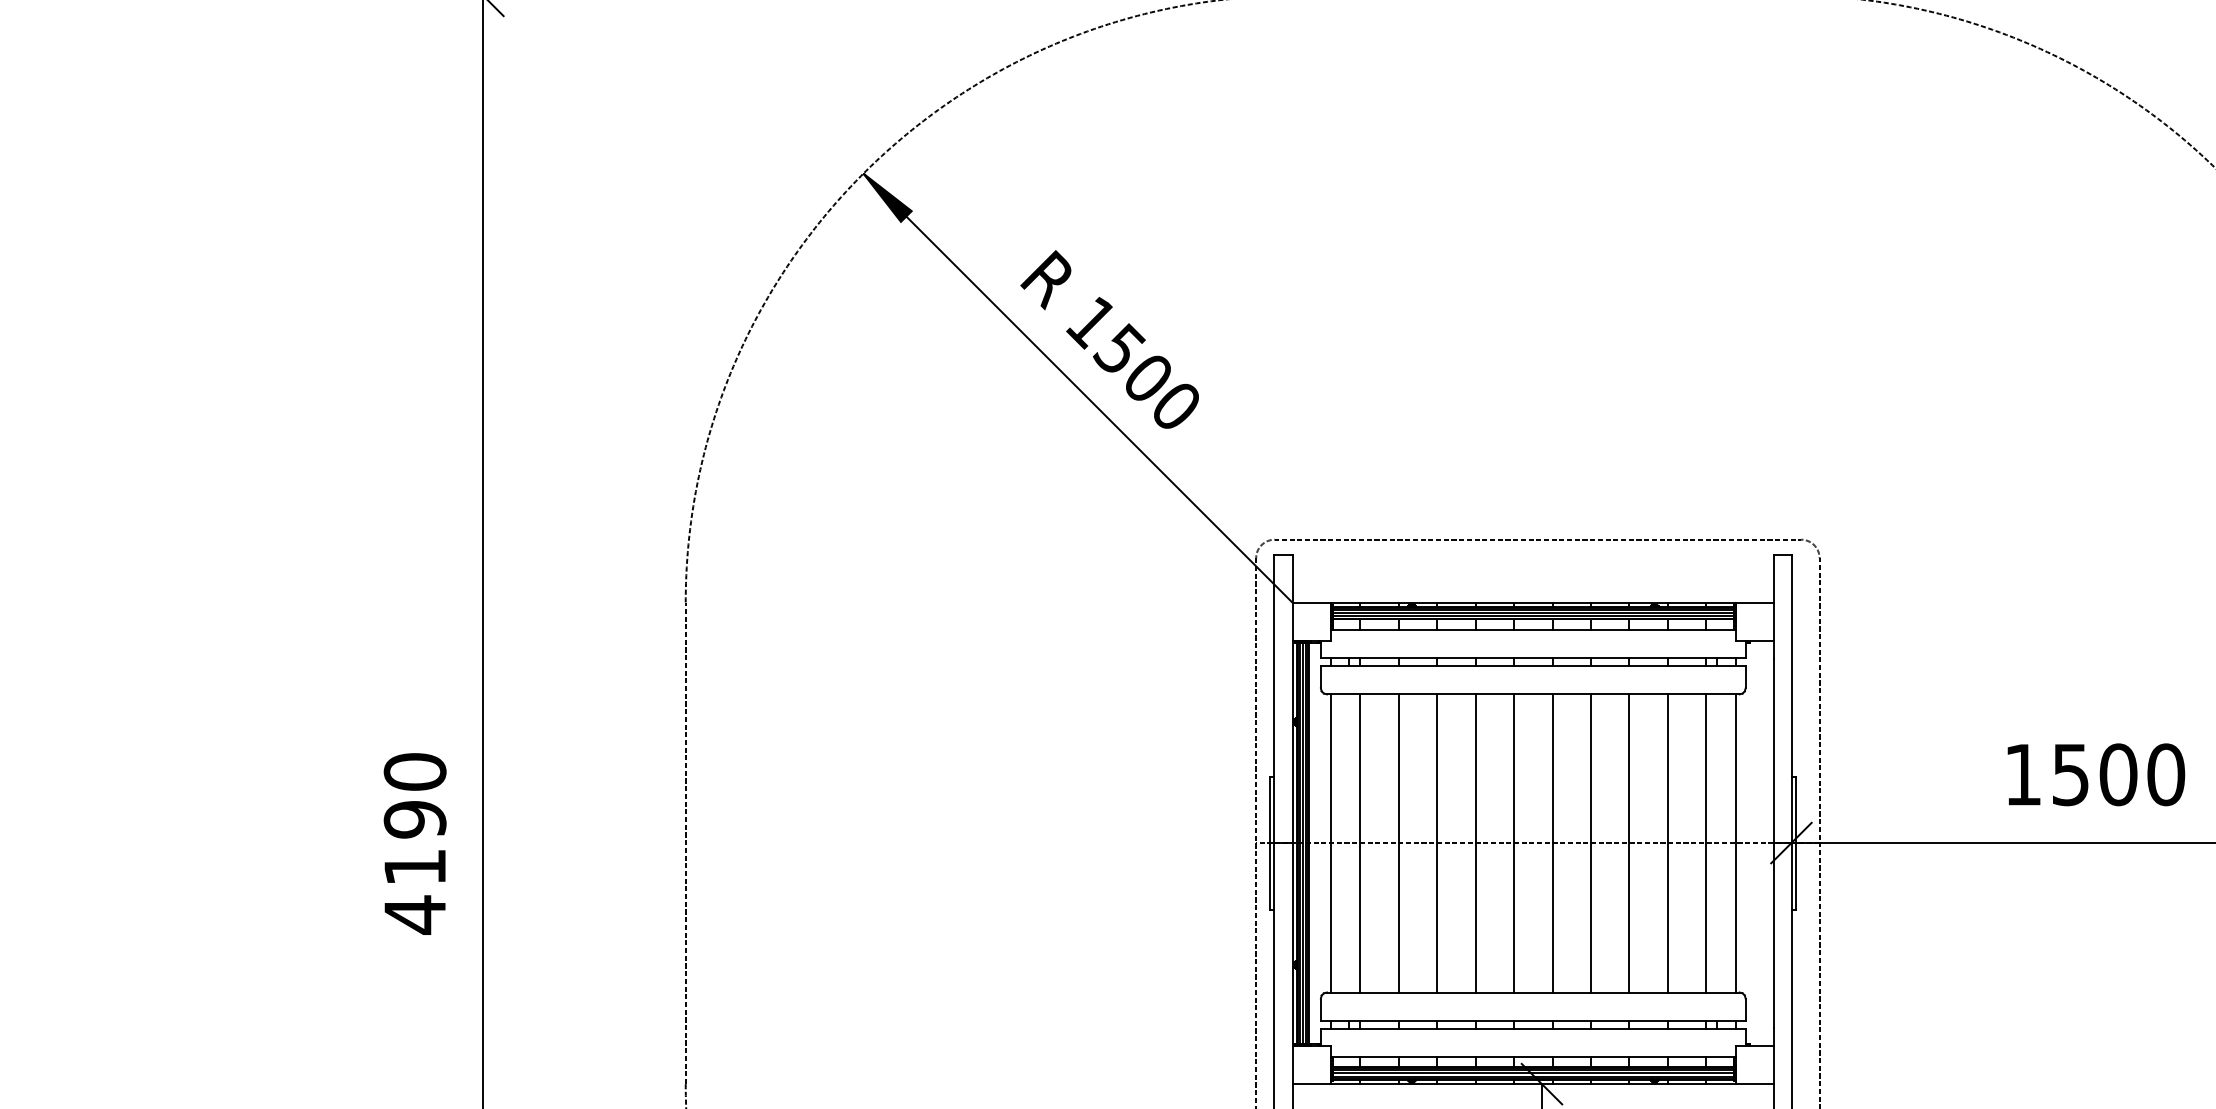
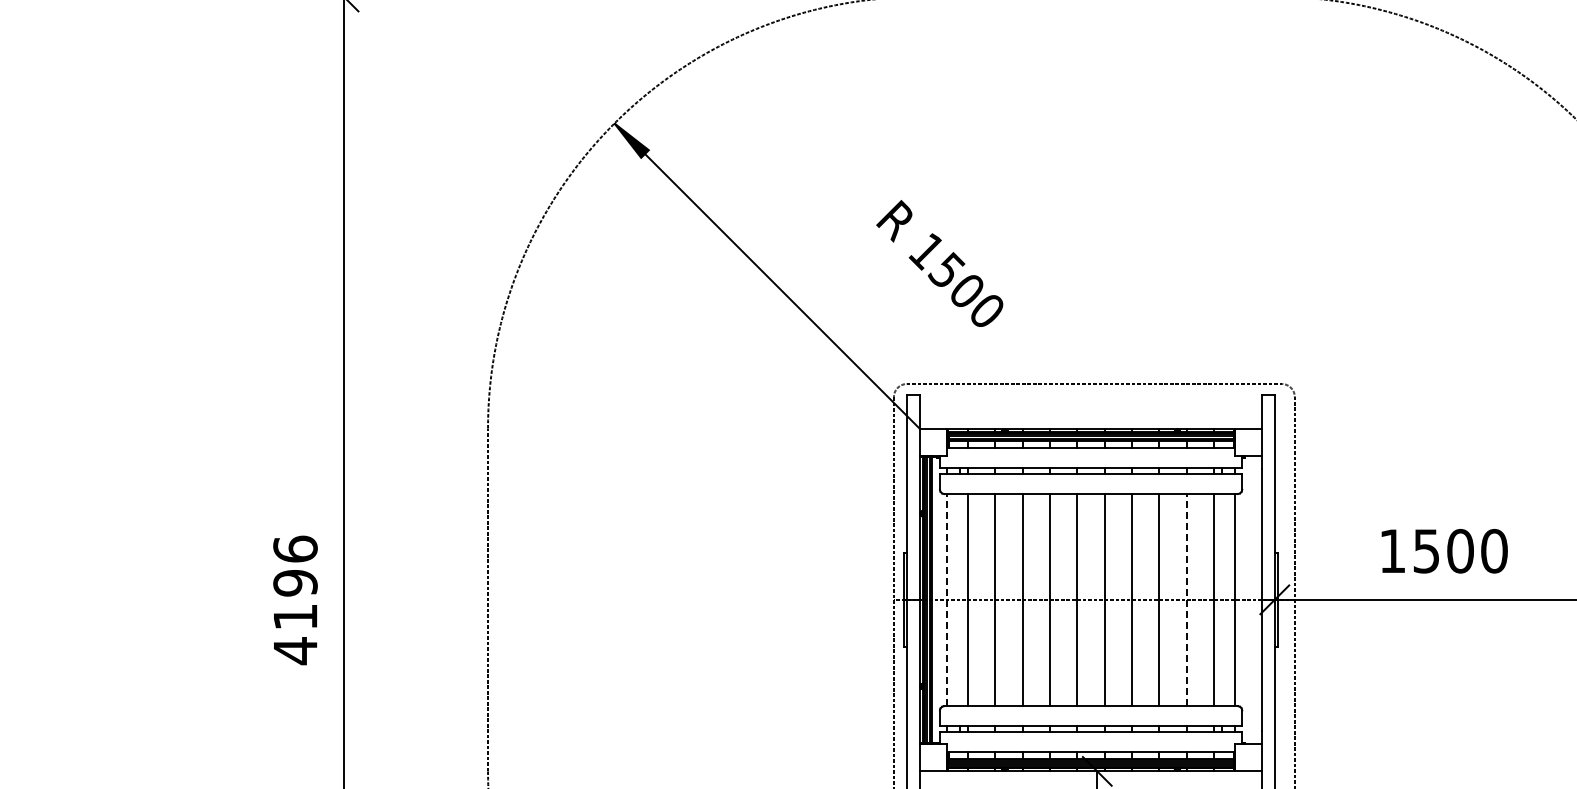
text: (1109, 339) -> (939, 263), moved
text: (415, 770) -> (295, 548), 4190 -> 4196
text: (2095, 775) -> (1444, 551), moved
line: (1331, 842) -> (947, 599), solid -> dashed
line: (1667, 842) -> (1186, 599), solid -> dashed

